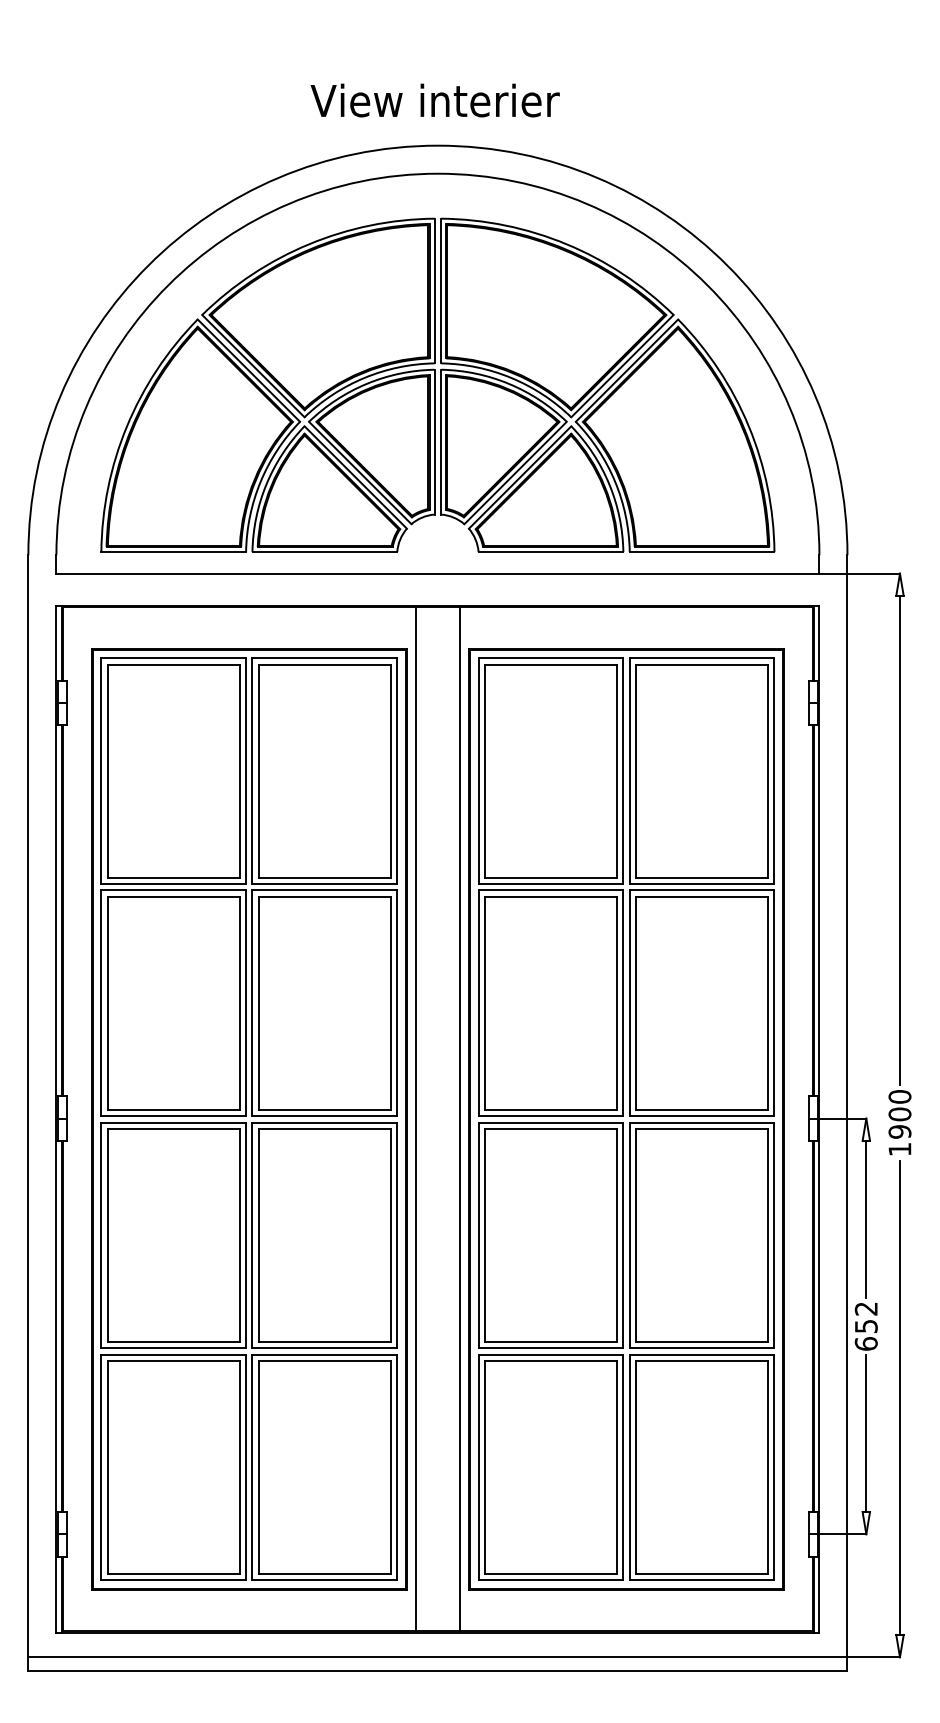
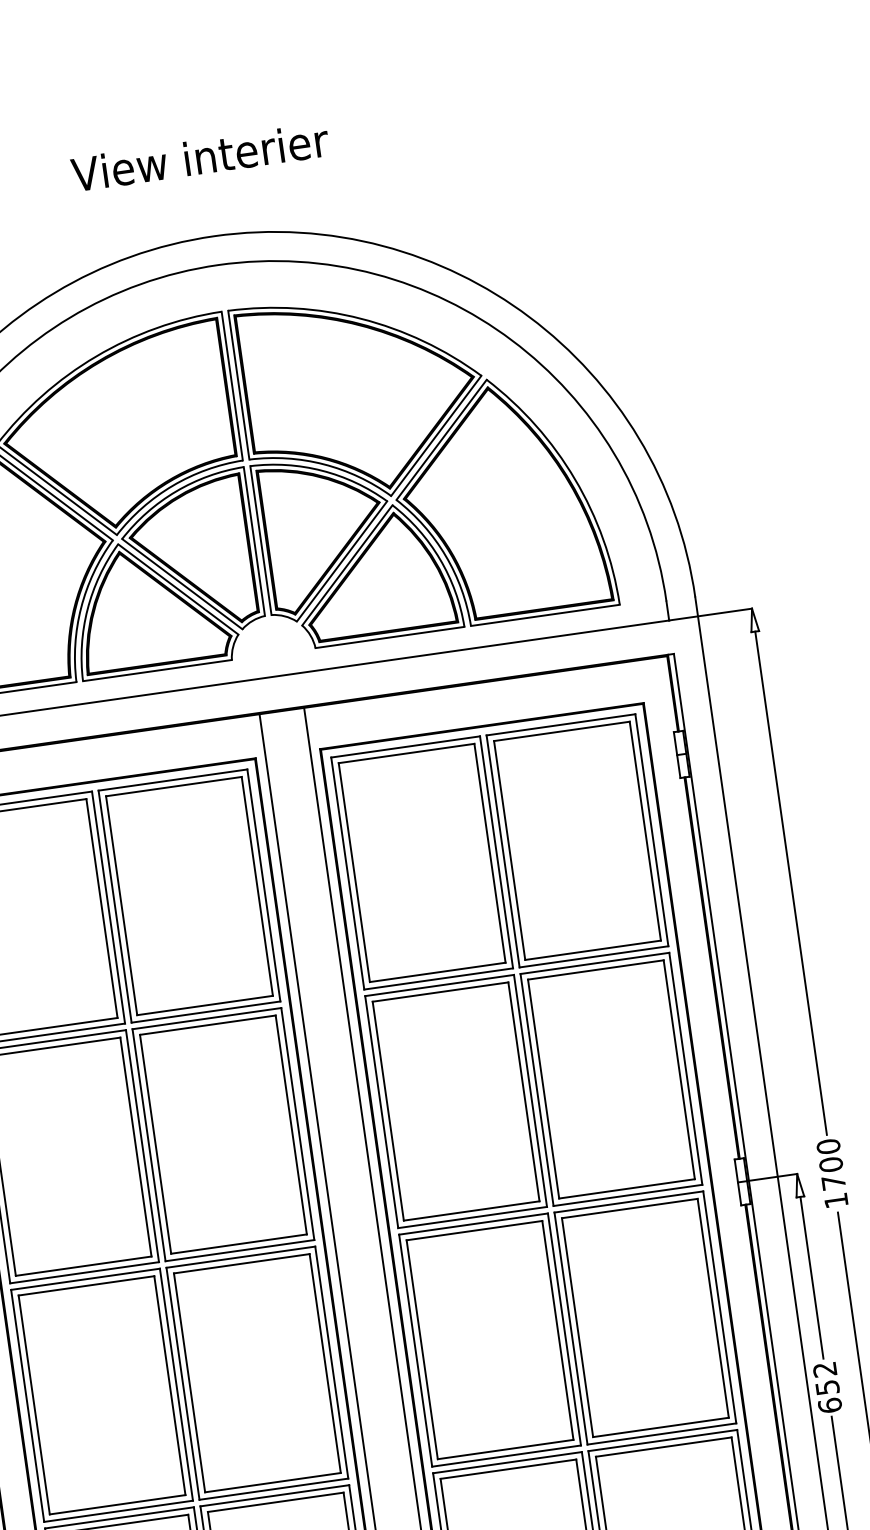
text: (434, 100) -> (199, 157), moved
text: (899, 1131) -> (833, 1182), 1900 -> 1700

